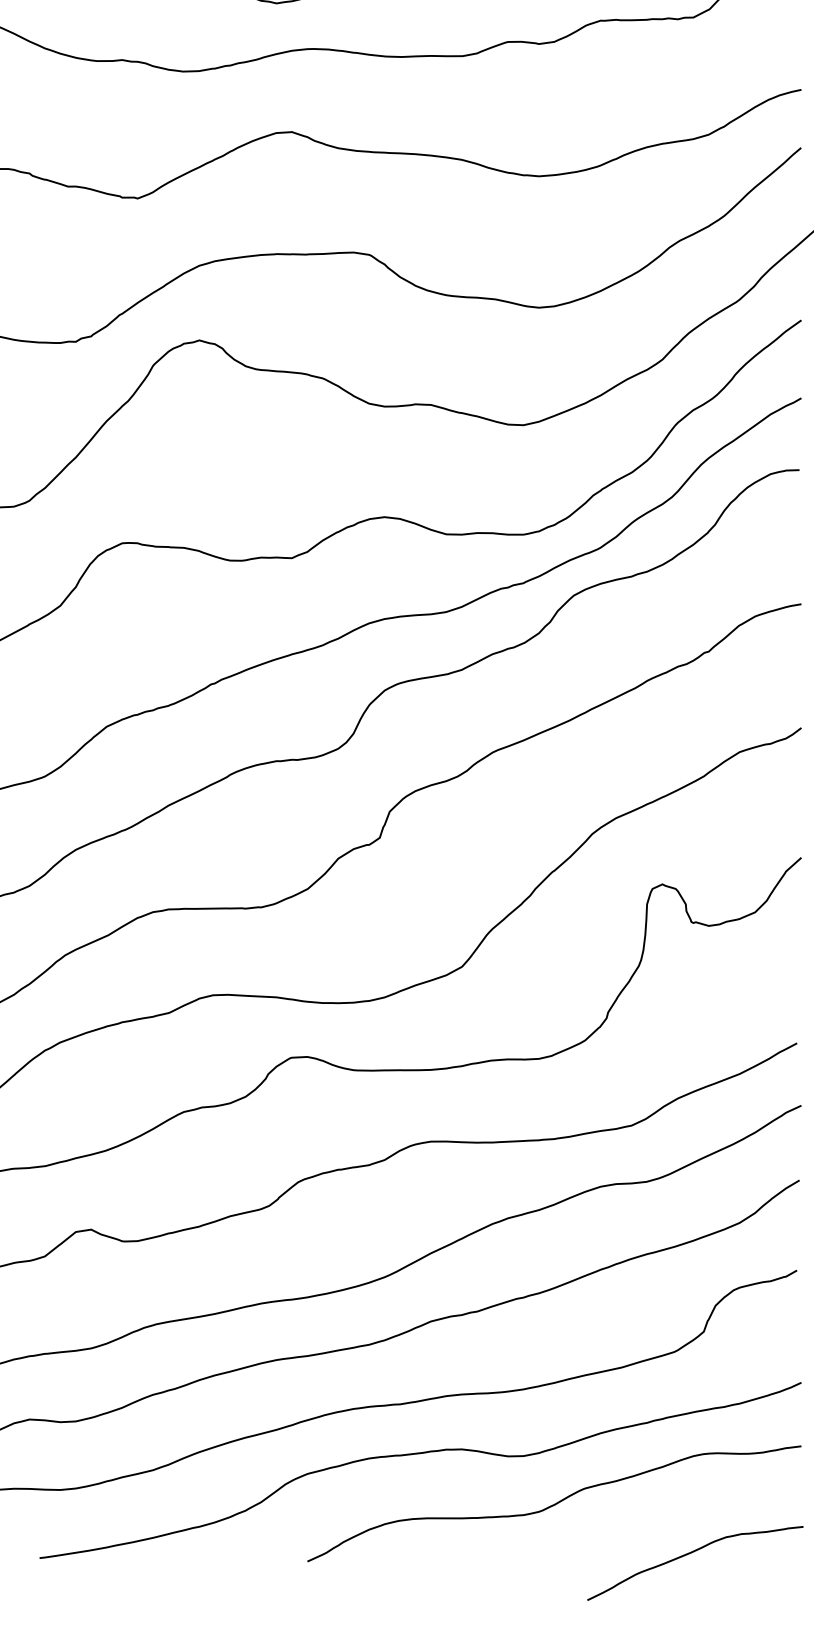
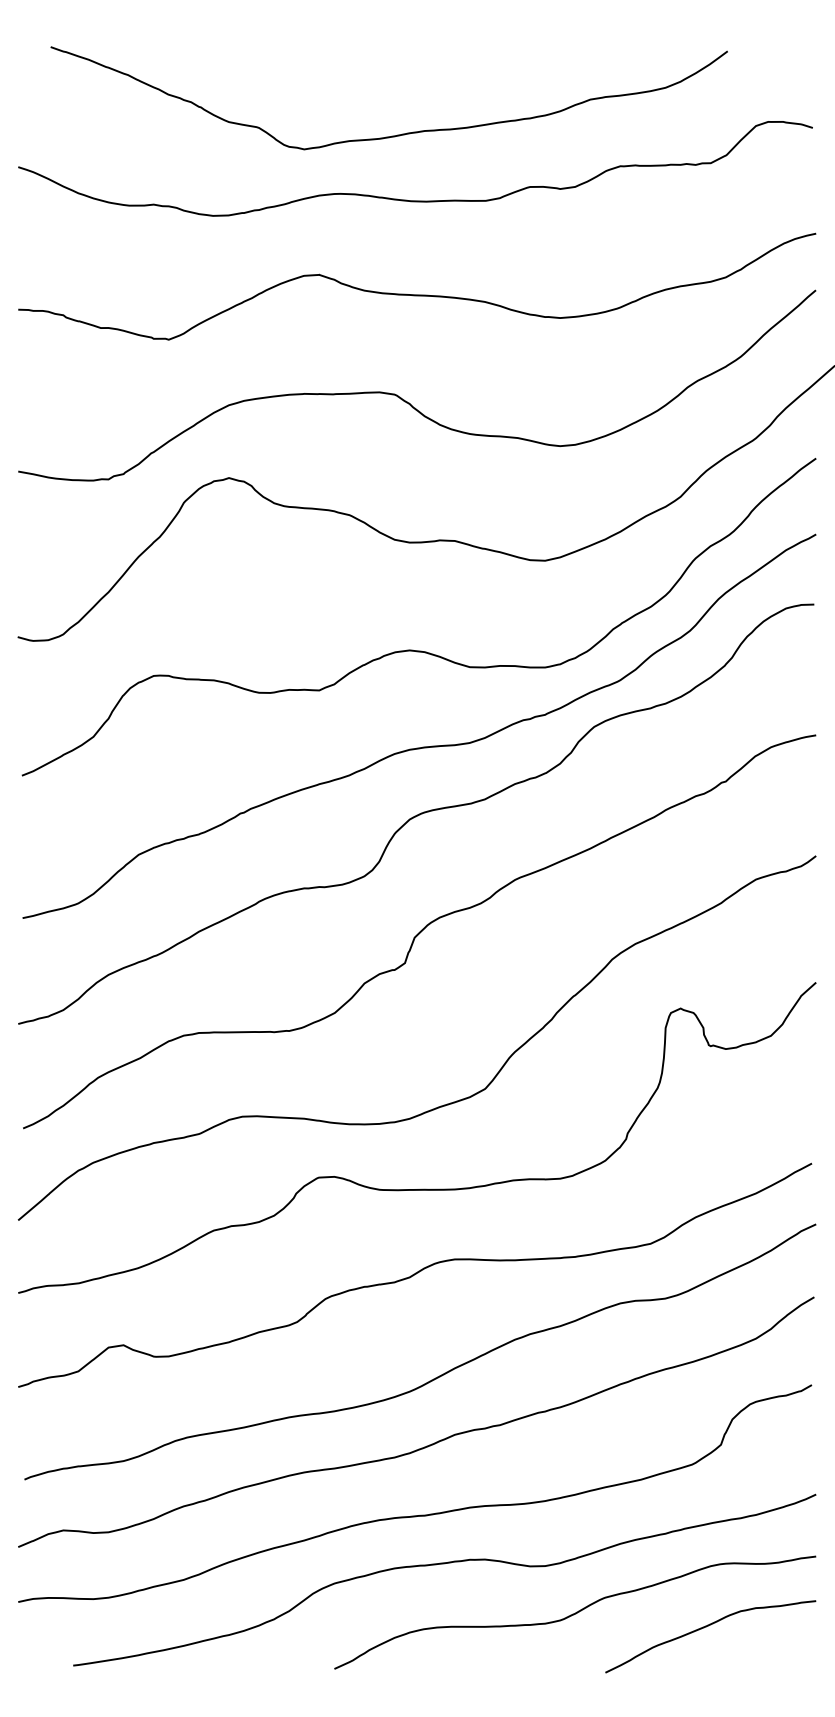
curve: (691, 1553) -> (706, 1627), moved

